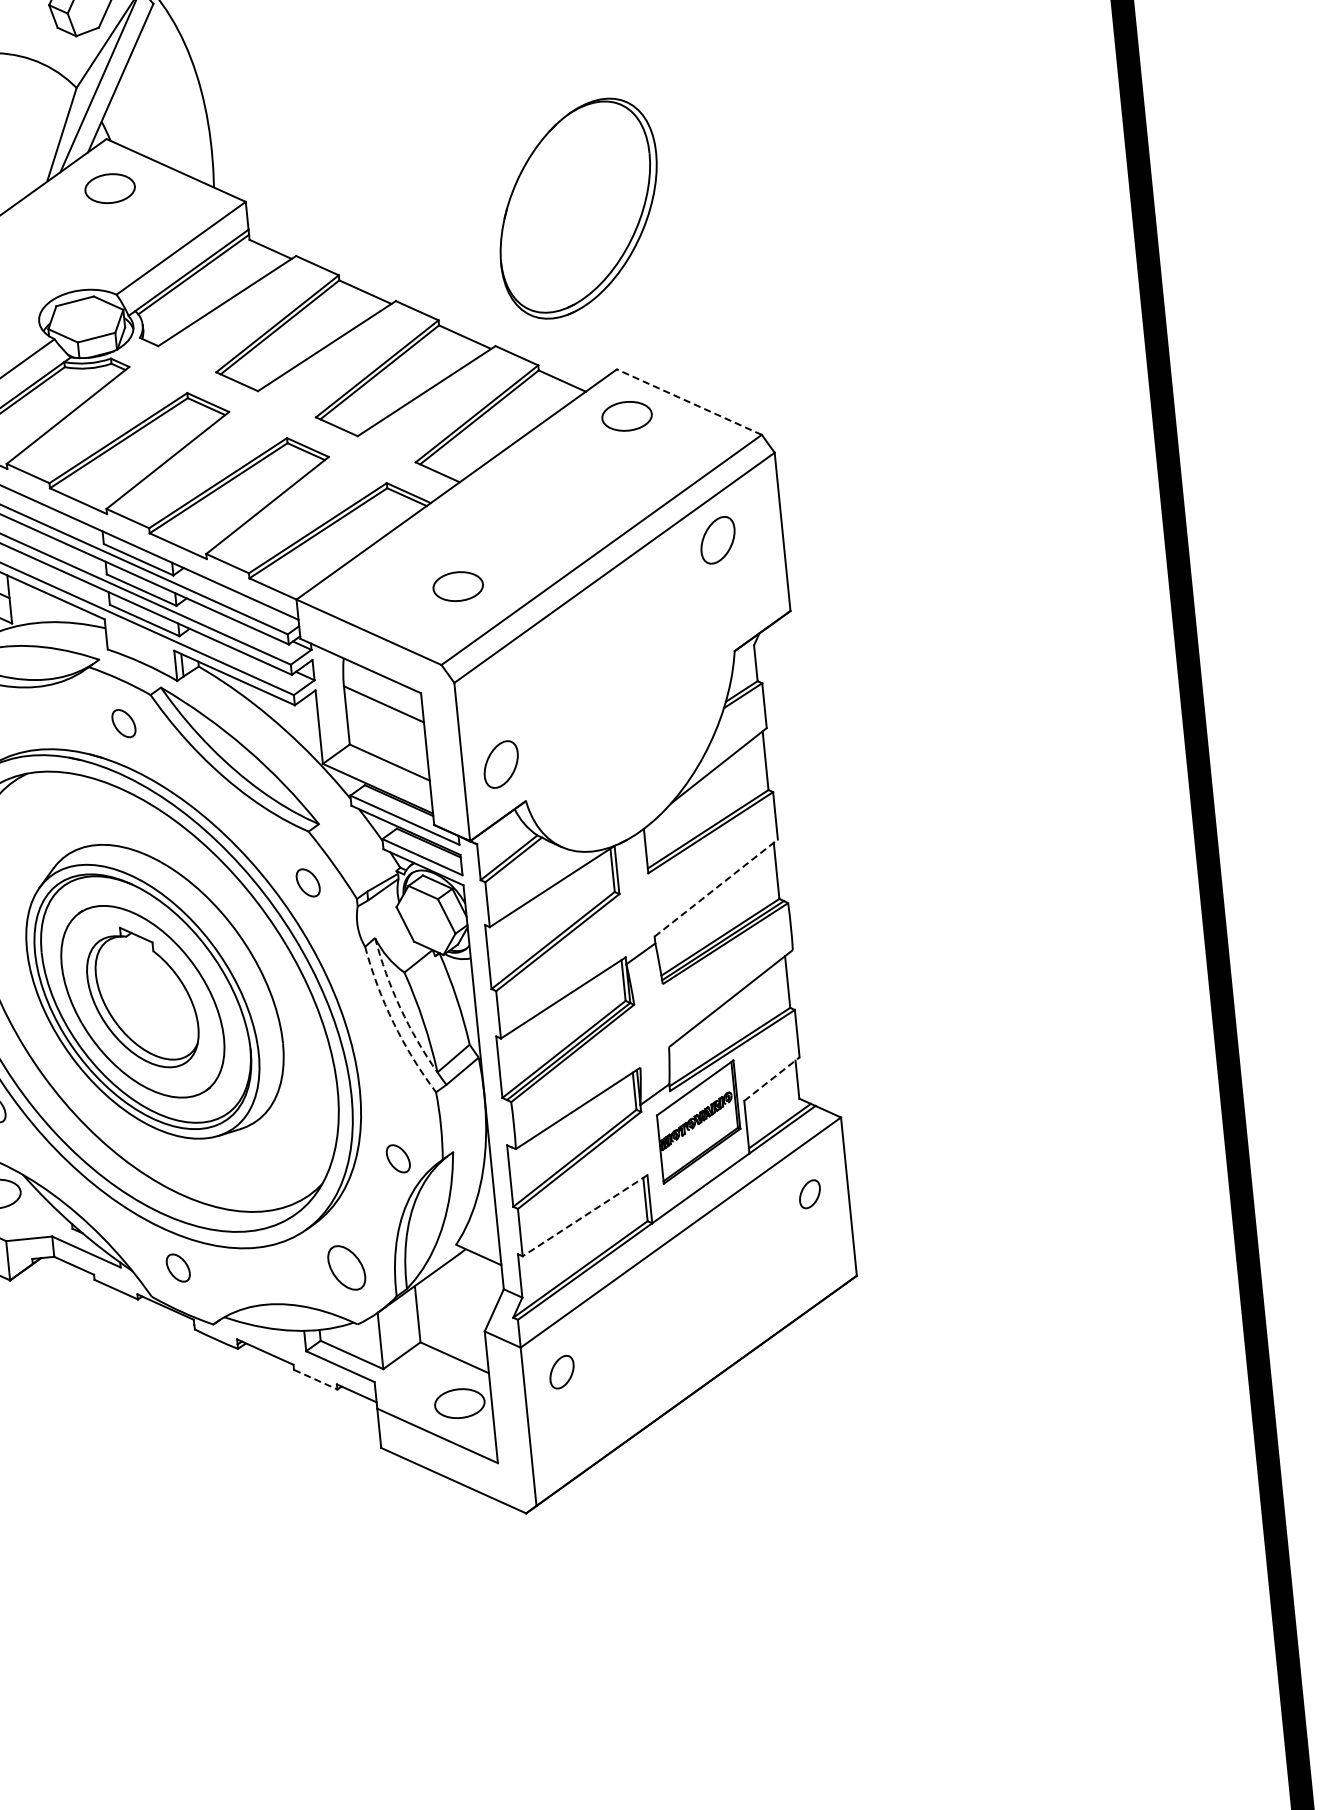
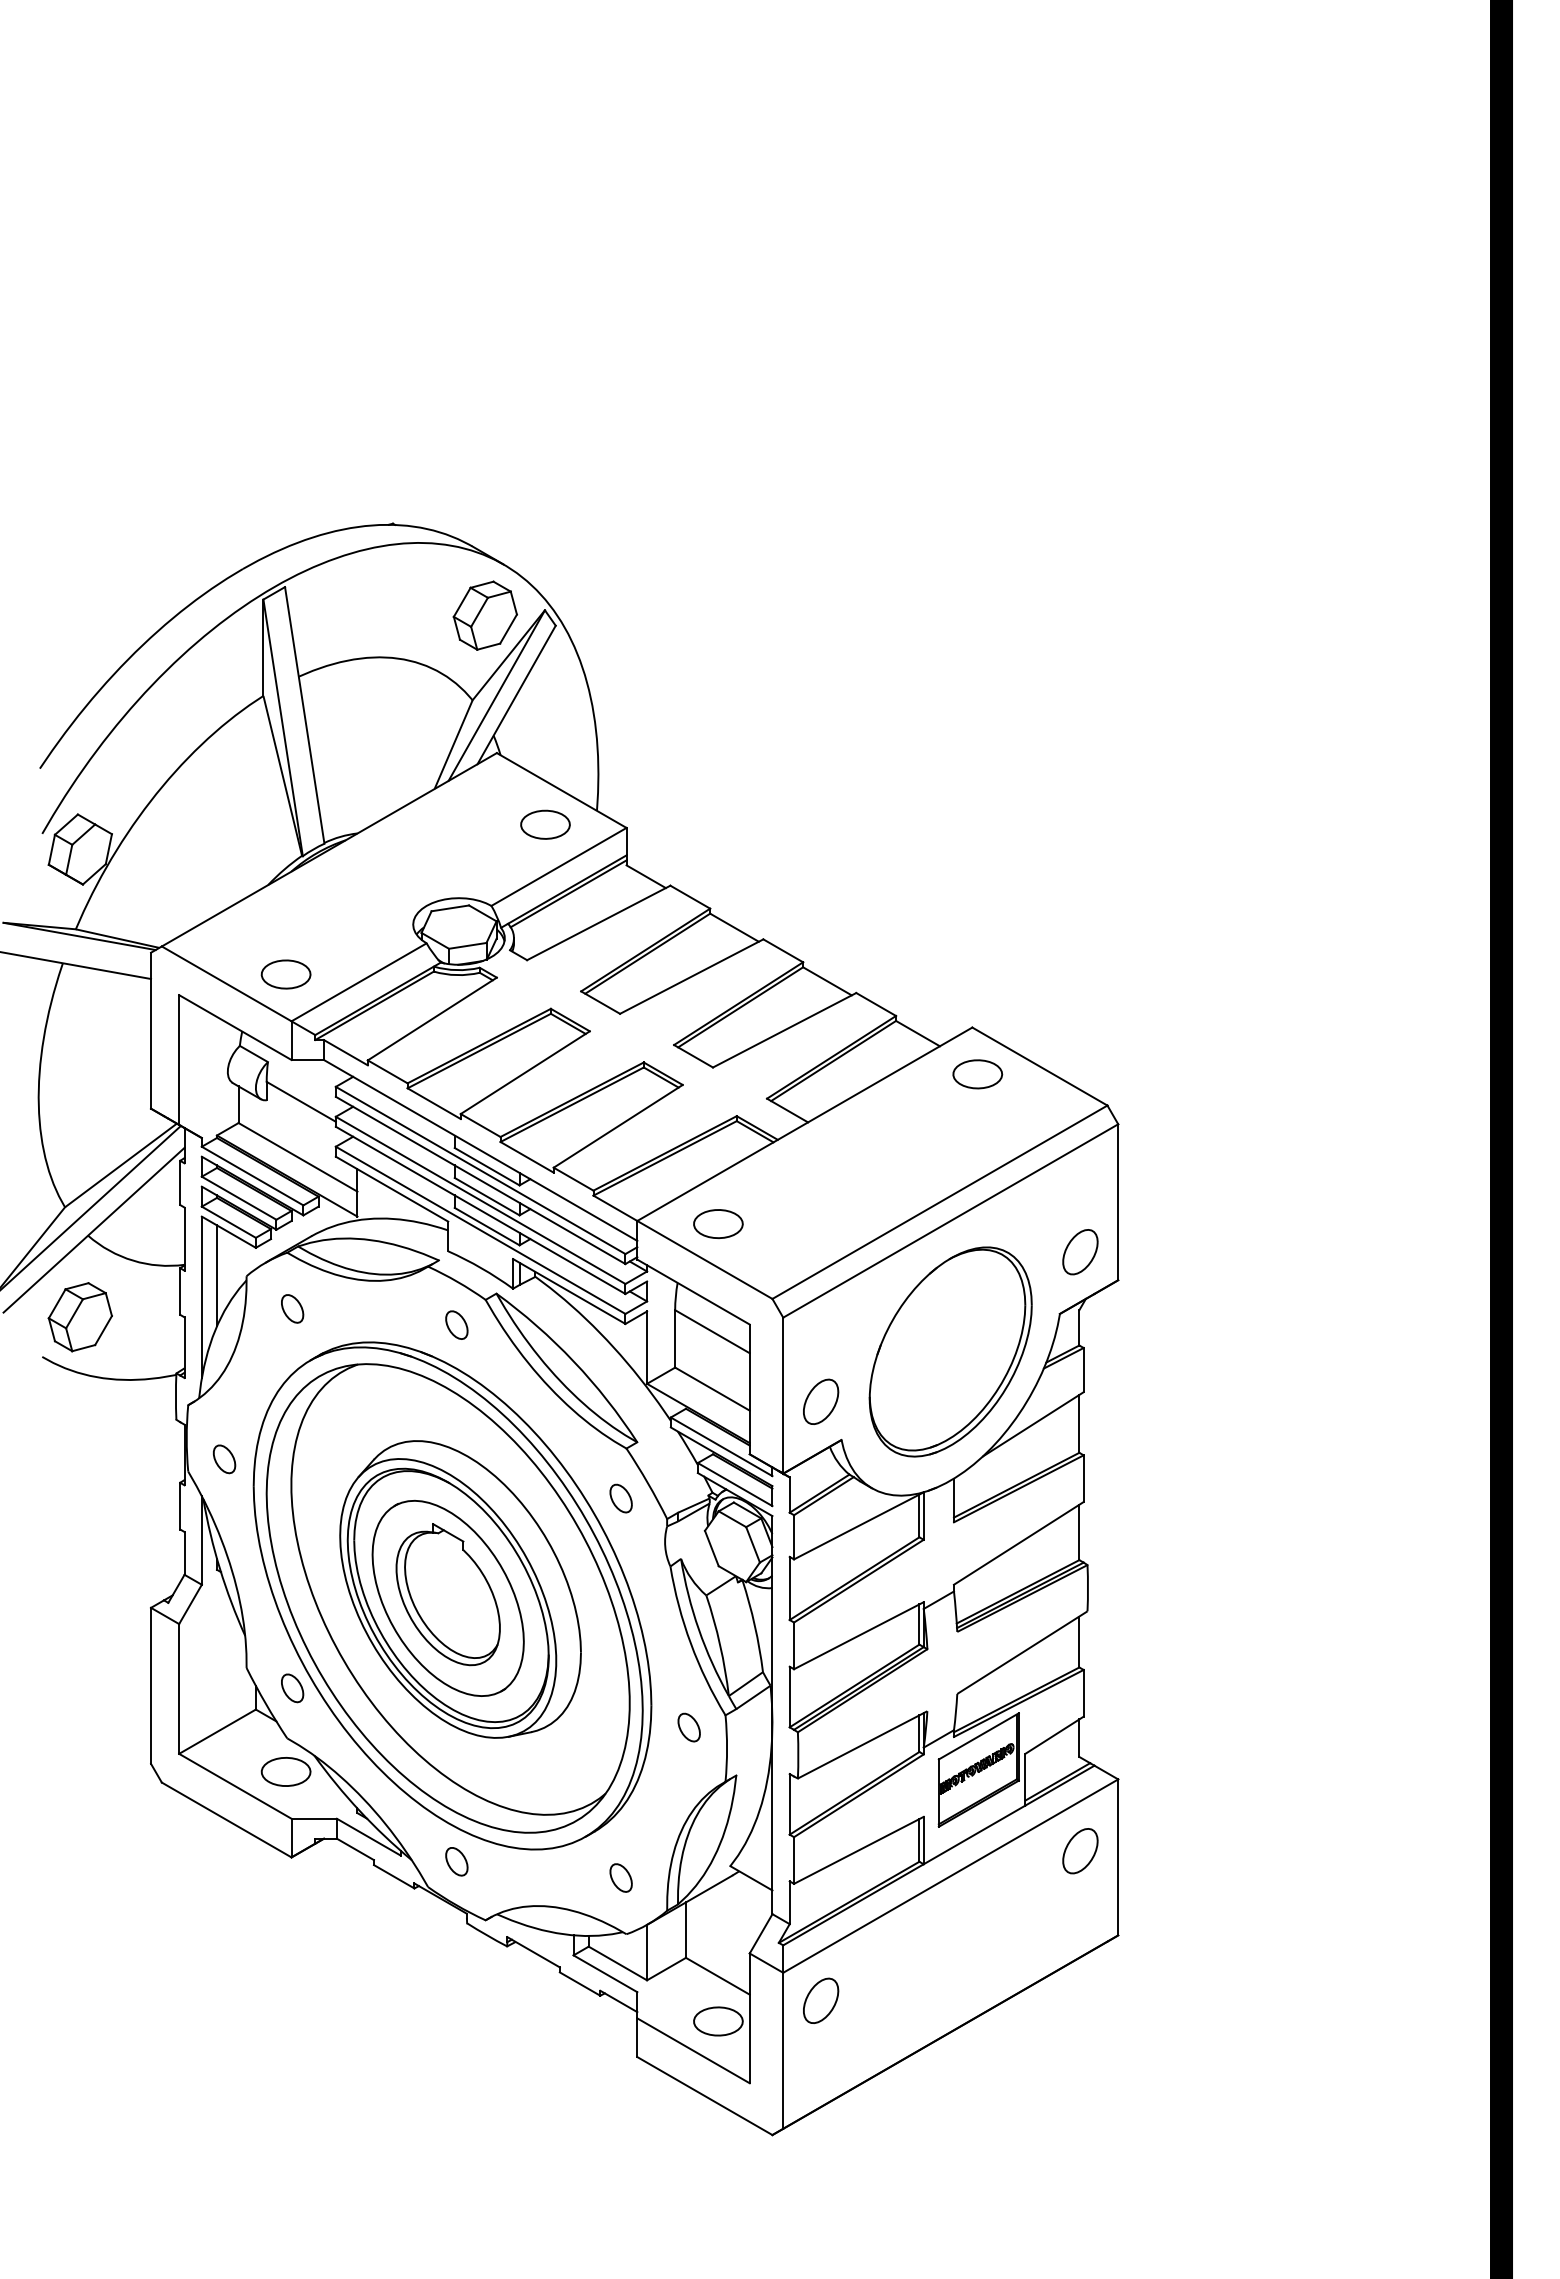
part: (110, 188) -> (545, 824), moved
part: (578, 208) -> (950, 1351), moved
line: (688, 402) -> (1039, 1066), dashed -> solid
part: (718, 540) -> (1080, 1252), moved
part: (458, 586) -> (718, 1223), moved
line: (715, 888) -> (1018, 1543), dashed -> solid
arc: (399, 1007) -> (698, 1629), dashed -> solid
arc: (393, 1022) -> (690, 1643), dashed -> solid
line: (771, 1079) -> (1054, 1735), dashed -> solid
part: (397, 1158) -> (688, 1727), moved
part: (810, 1194) -> (1080, 1851), size x1.67
line: (584, 1215) -> (858, 1850), dashed -> solid
part: (345, 1267) -> (620, 1877), size x0.62
part: (562, 1371) -> (821, 2000), size x1.43
line: (316, 1380) -> (580, 1984), dashed -> solid

